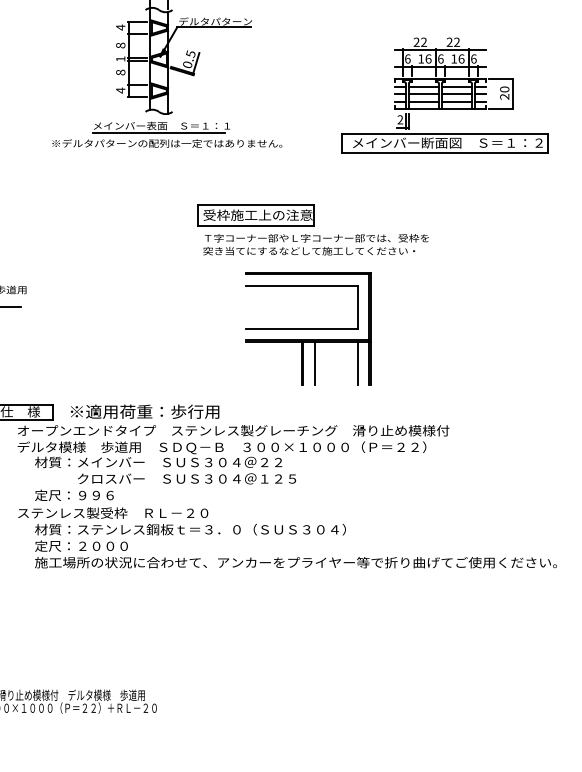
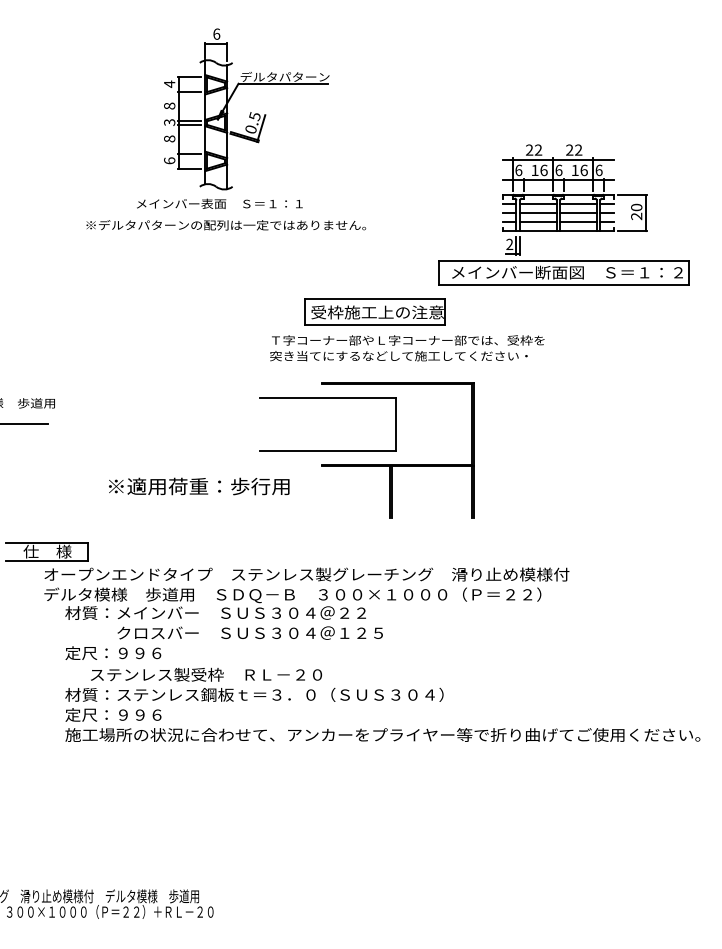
text: (120, 59) -> (169, 122), 1 -> 3
text: (120, 90) -> (169, 160), 4 -> 6
part: (444, 95) -> (563, 214), moved
line: (159, 133) -> (216, 212), removed
part: (255, 214) -> (374, 311), moved
part: (301, 285) -> (327, 398), moved
line: (314, 363) -> (405, 492), removed
line: (357, 363) -> (457, 492), removed
text: (145, 411) -> (199, 486), moved
text: (113, 512) -> (206, 674), moved
text: (103, 545) -> (148, 714), 定尺：２０００ -> 定尺：９９６

